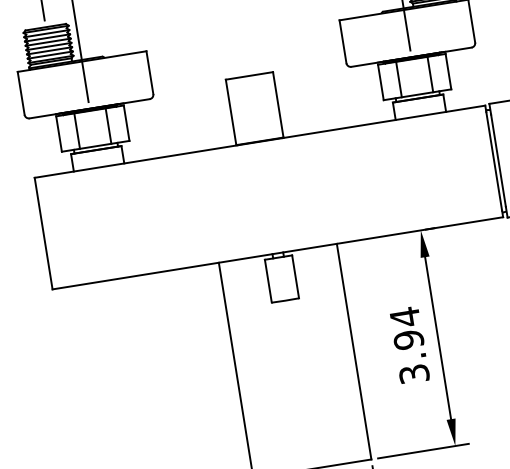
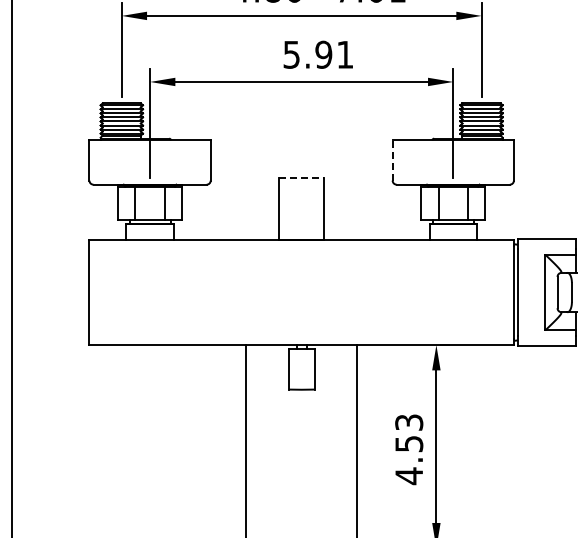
line: (342, 40) -> (392, 159), solid -> dashed
line: (250, 76) -> (302, 178), solid -> dashed
text: (410, 345) -> (409, 449), 3.94 -> 4.53

